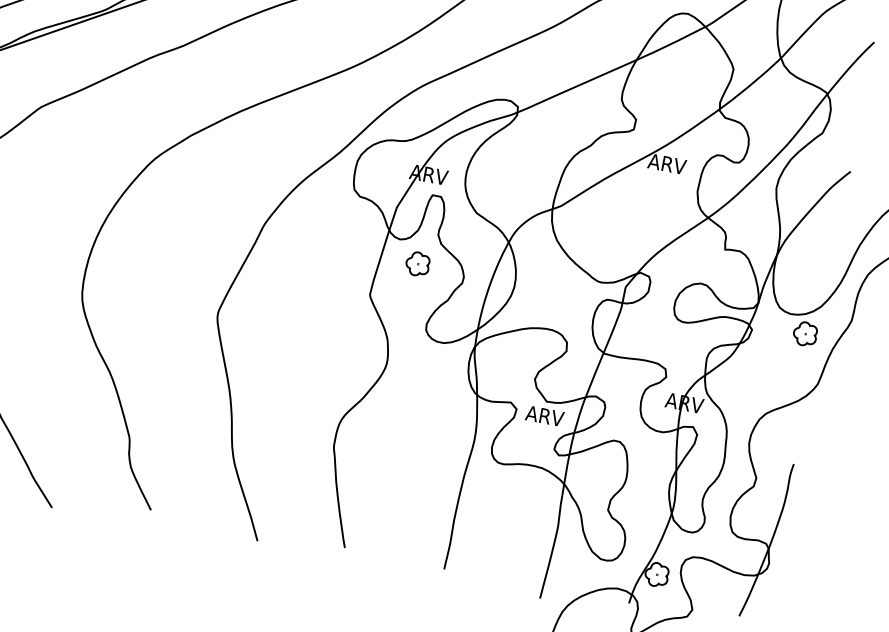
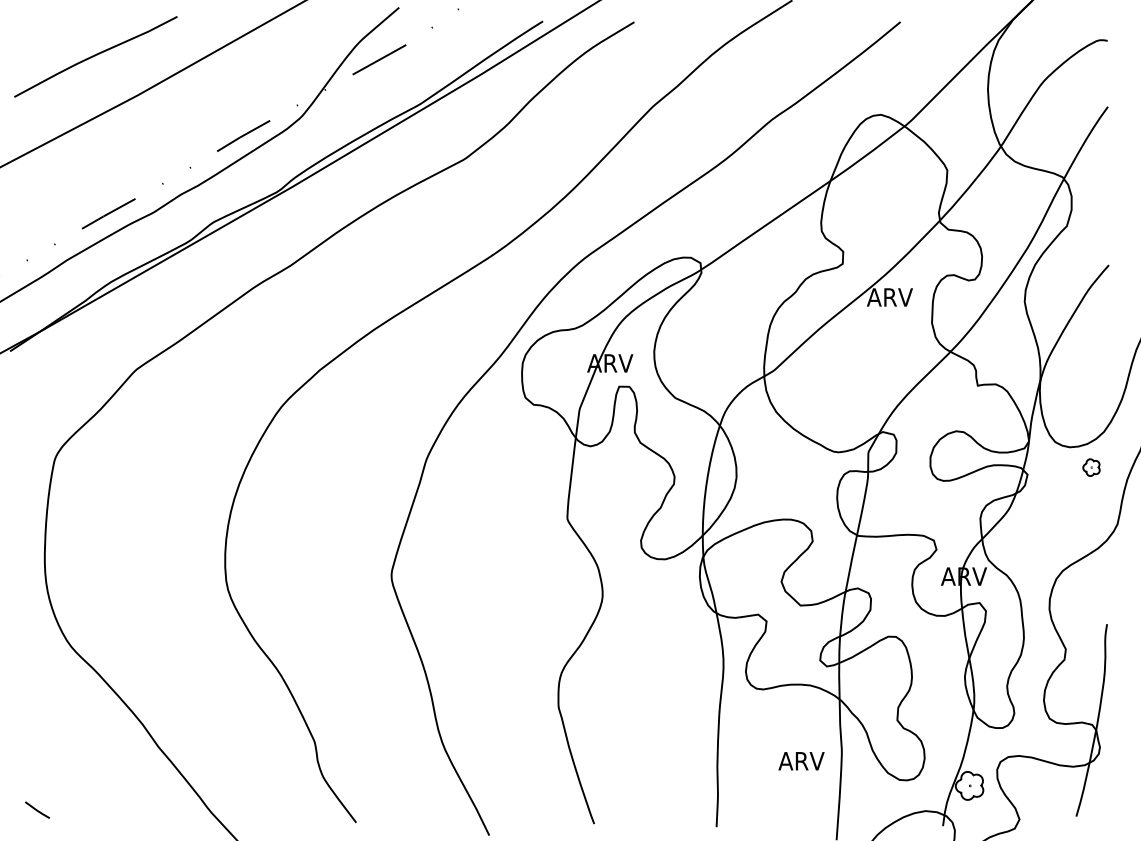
part: (417, 263) -> (616, 471), removed
part: (805, 333) -> (1091, 467), size x0.6
text: (544, 416) -> (801, 761), moved

